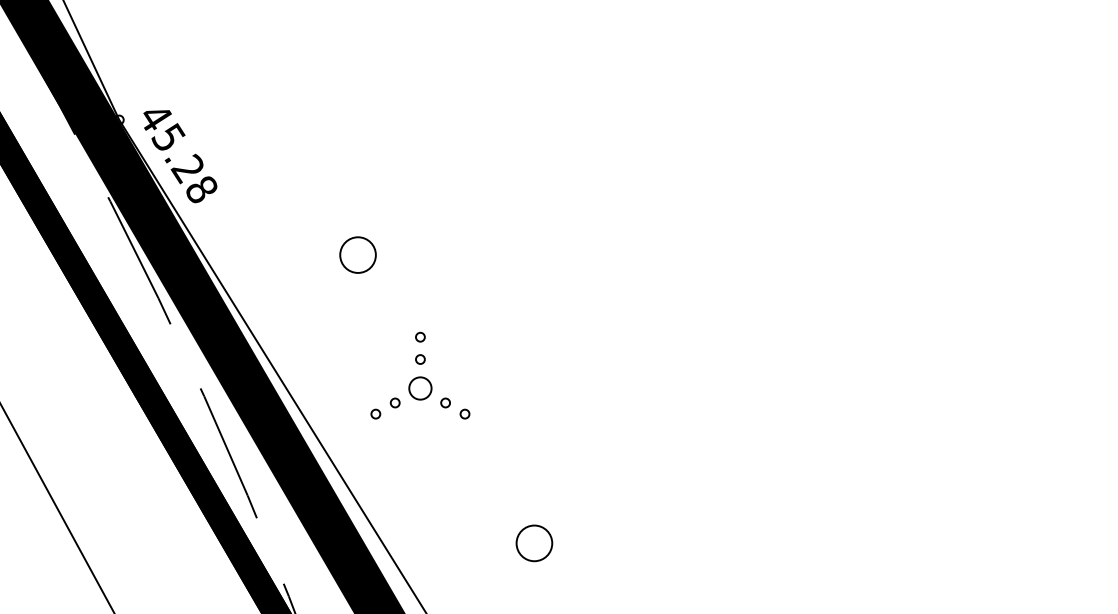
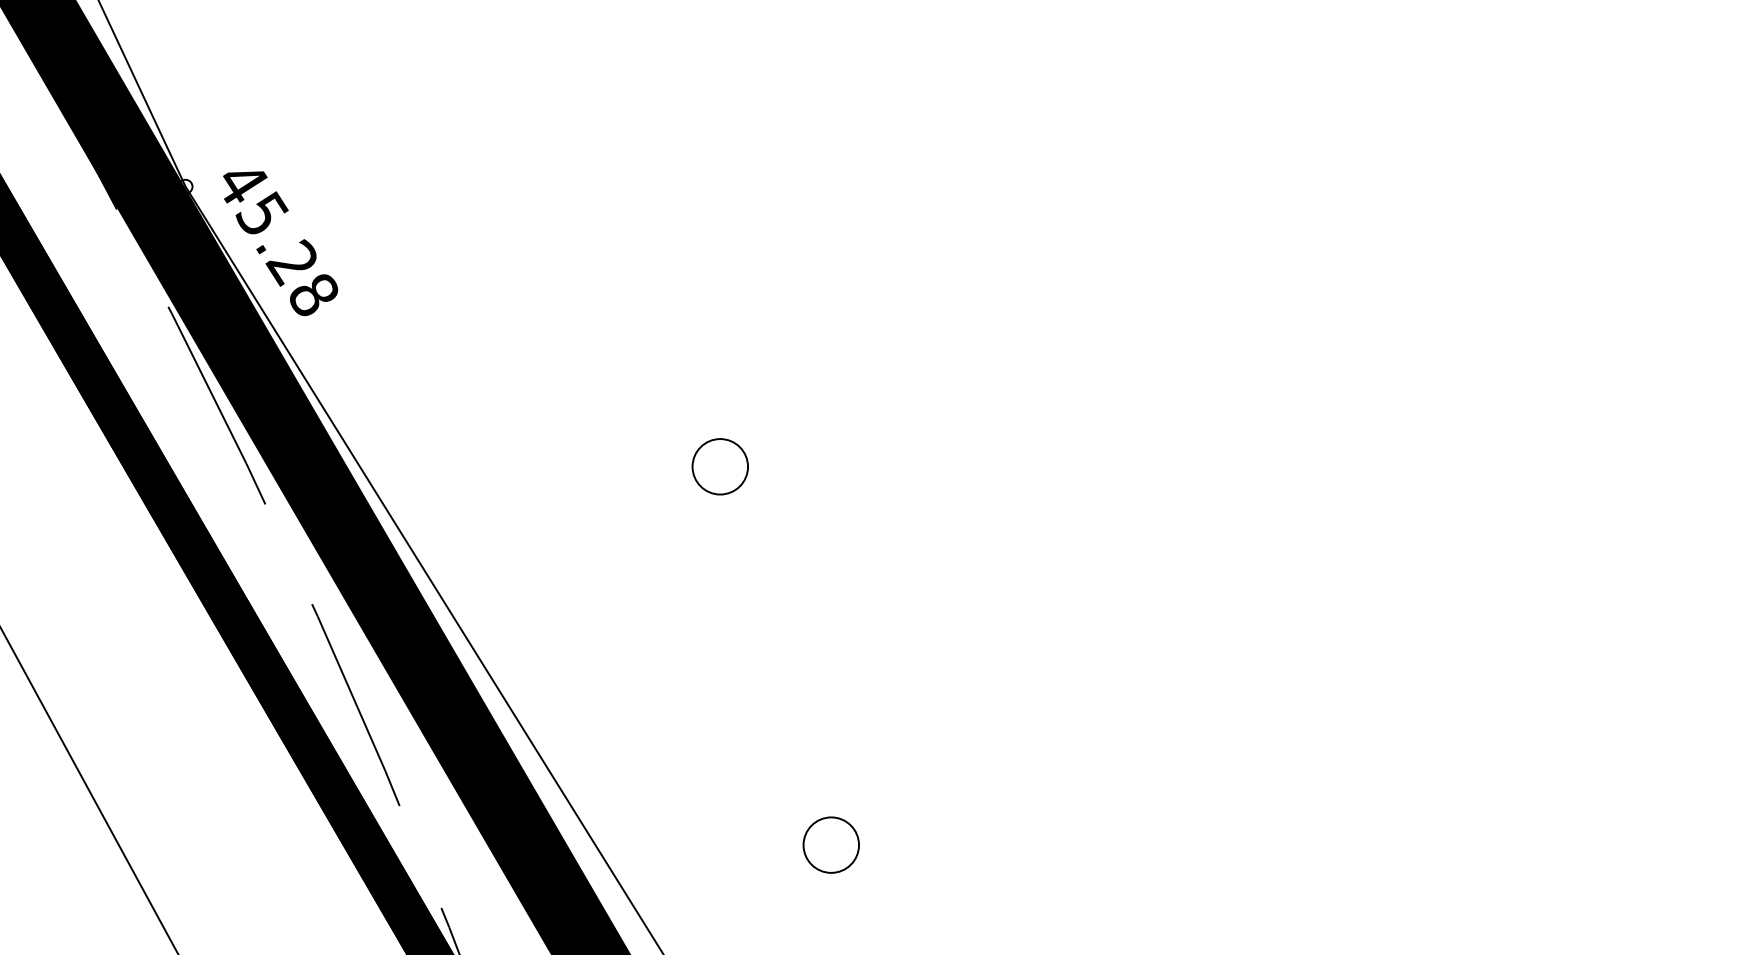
part: (357, 254) -> (719, 465), moved
part: (420, 375) -> (654, 584), removed

